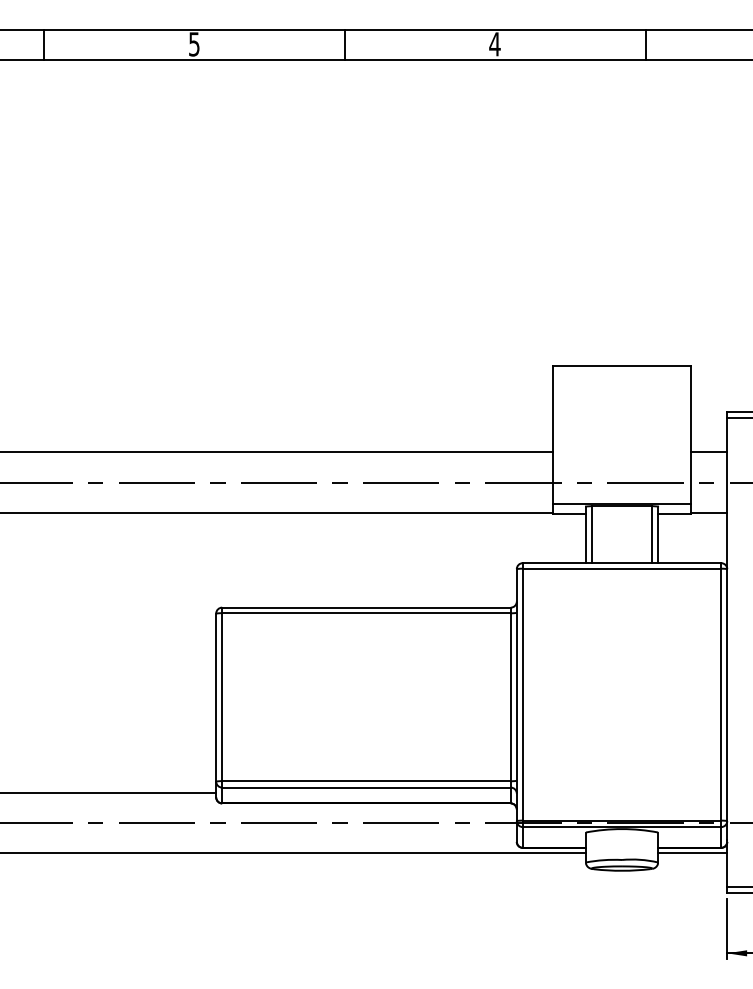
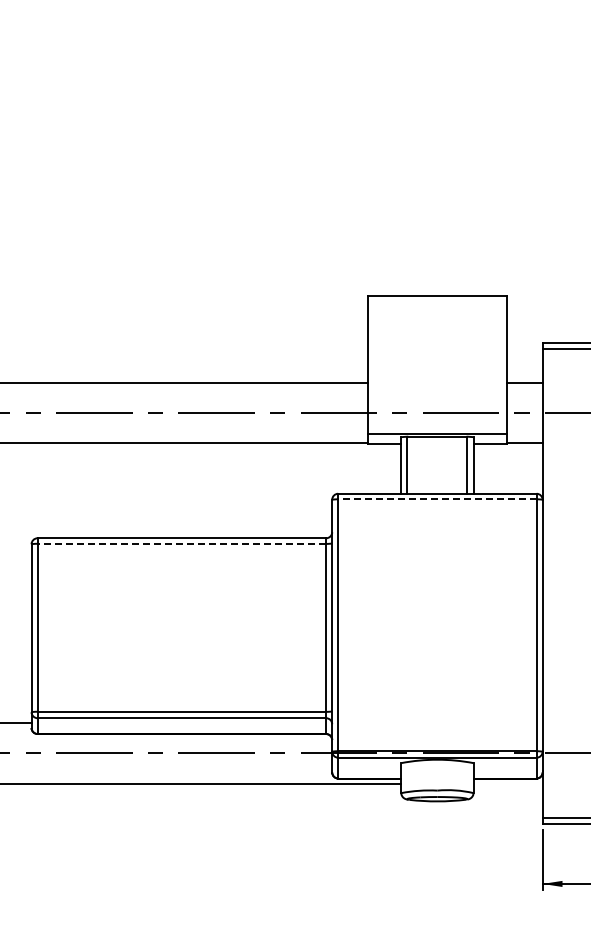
line: (621, 568) -> (436, 499), solid -> dashed
line: (366, 613) -> (181, 544), solid -> dashed
line: (692, 852) -> (507, 783), removed

